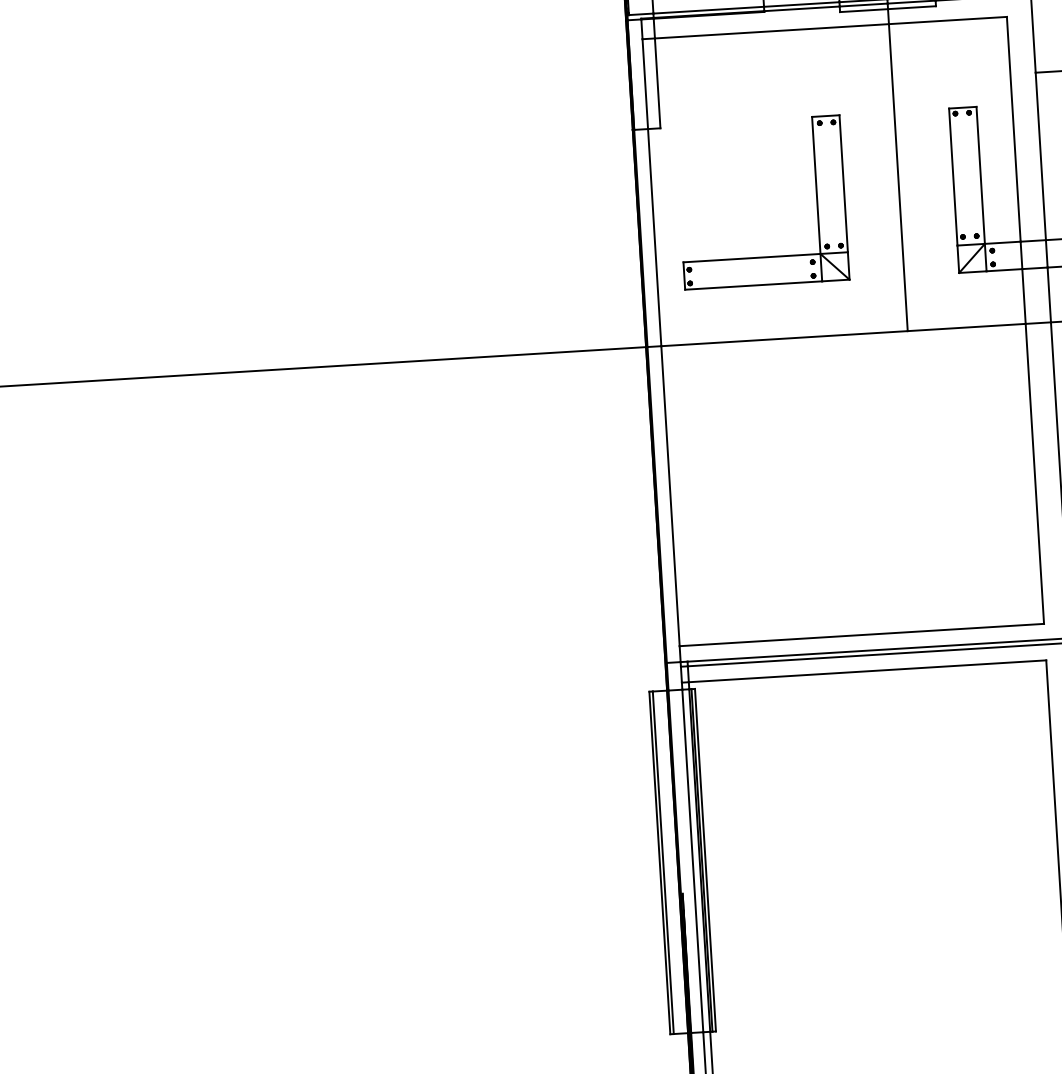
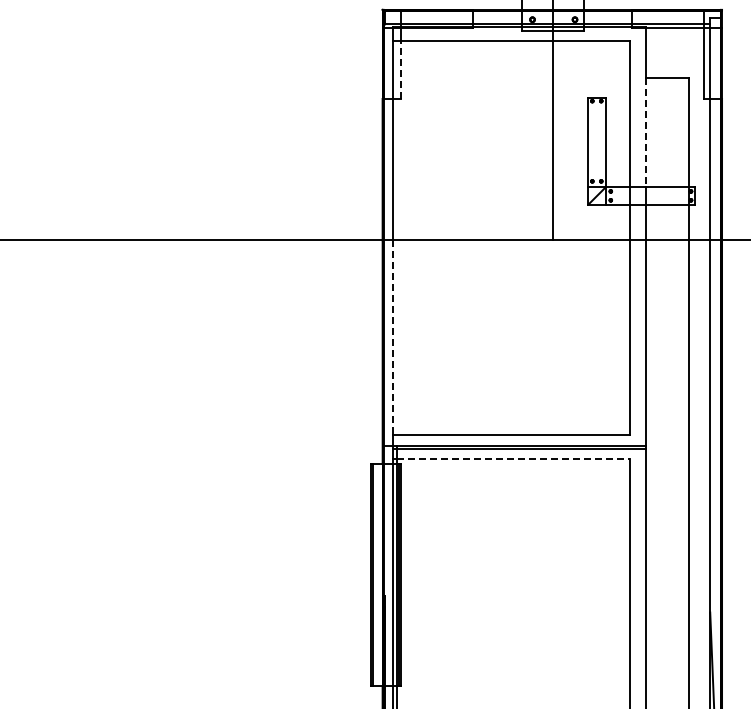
line: (657, 82) -> (400, 69), solid -> dashed
line: (1040, 156) -> (645, 132), solid -> dashed
part: (815, 199) -> (498, 151), removed
line: (670, 495) -> (392, 337), solid -> dashed
line: (867, 671) -> (513, 459), solid -> dashed

